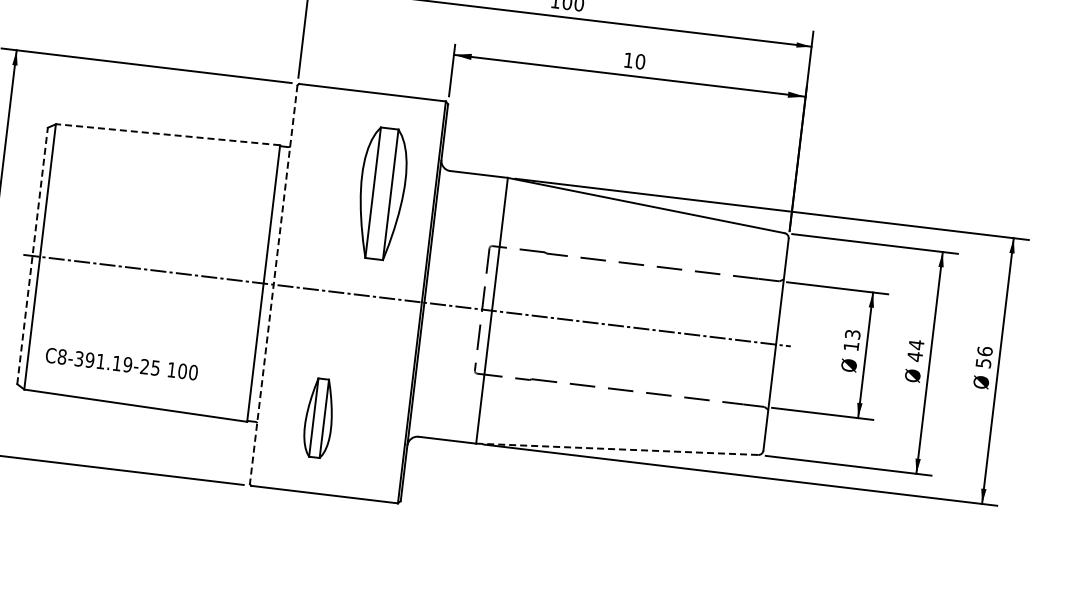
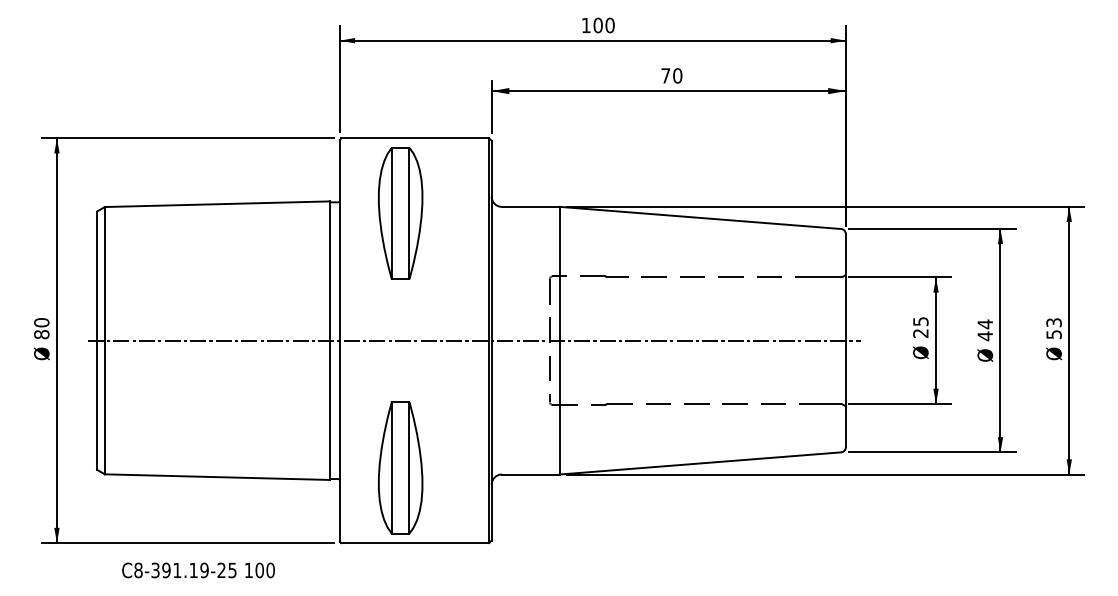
text: (628, 59) -> (665, 75), 10 -> 70
line: (167, 134) -> (216, 204), dashed -> solid
part: (381, 193) -> (400, 213), moved
line: (33, 255) -> (97, 340), dashed -> solid
line: (273, 284) -> (339, 340), dashed -> solid
text: (851, 340) -> (920, 327), 13 -> 25
text: (984, 351) -> (1053, 322), 56 -> 53
text: (121, 364) -> (198, 570), moved
part: (318, 417) -> (400, 467), size x1.67
line: (617, 449) -> (700, 463), dashed -> solid

